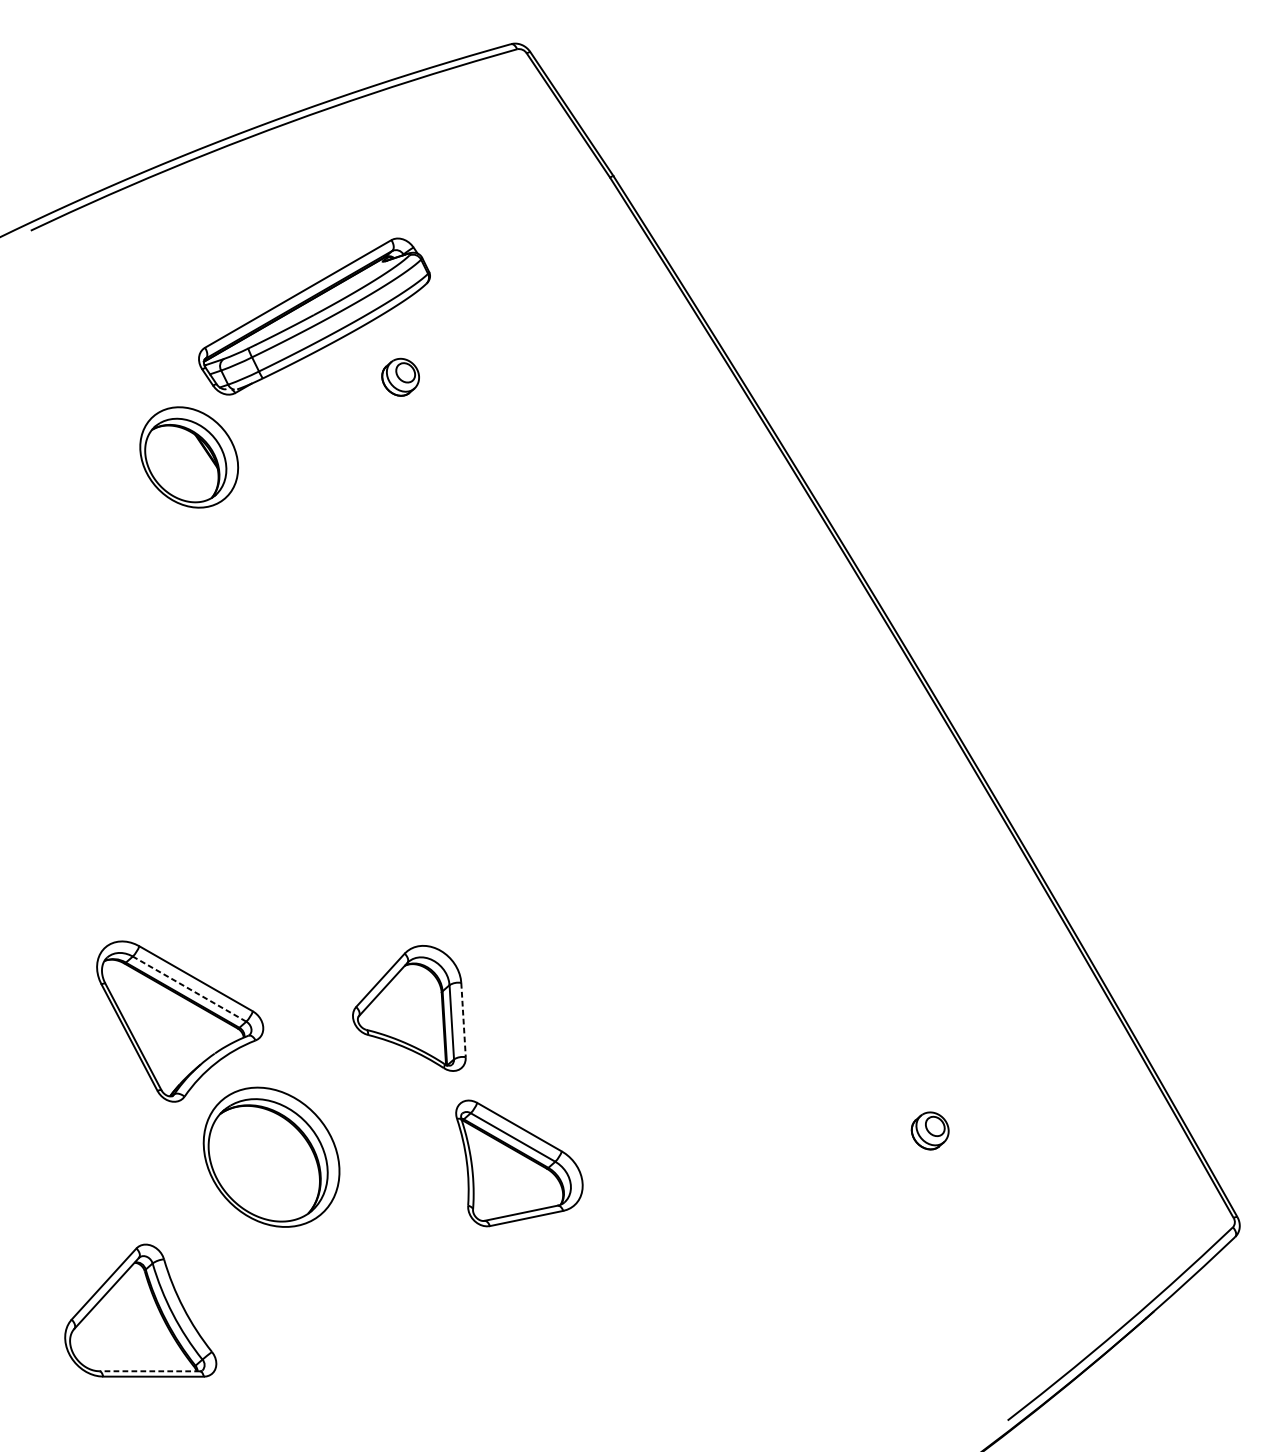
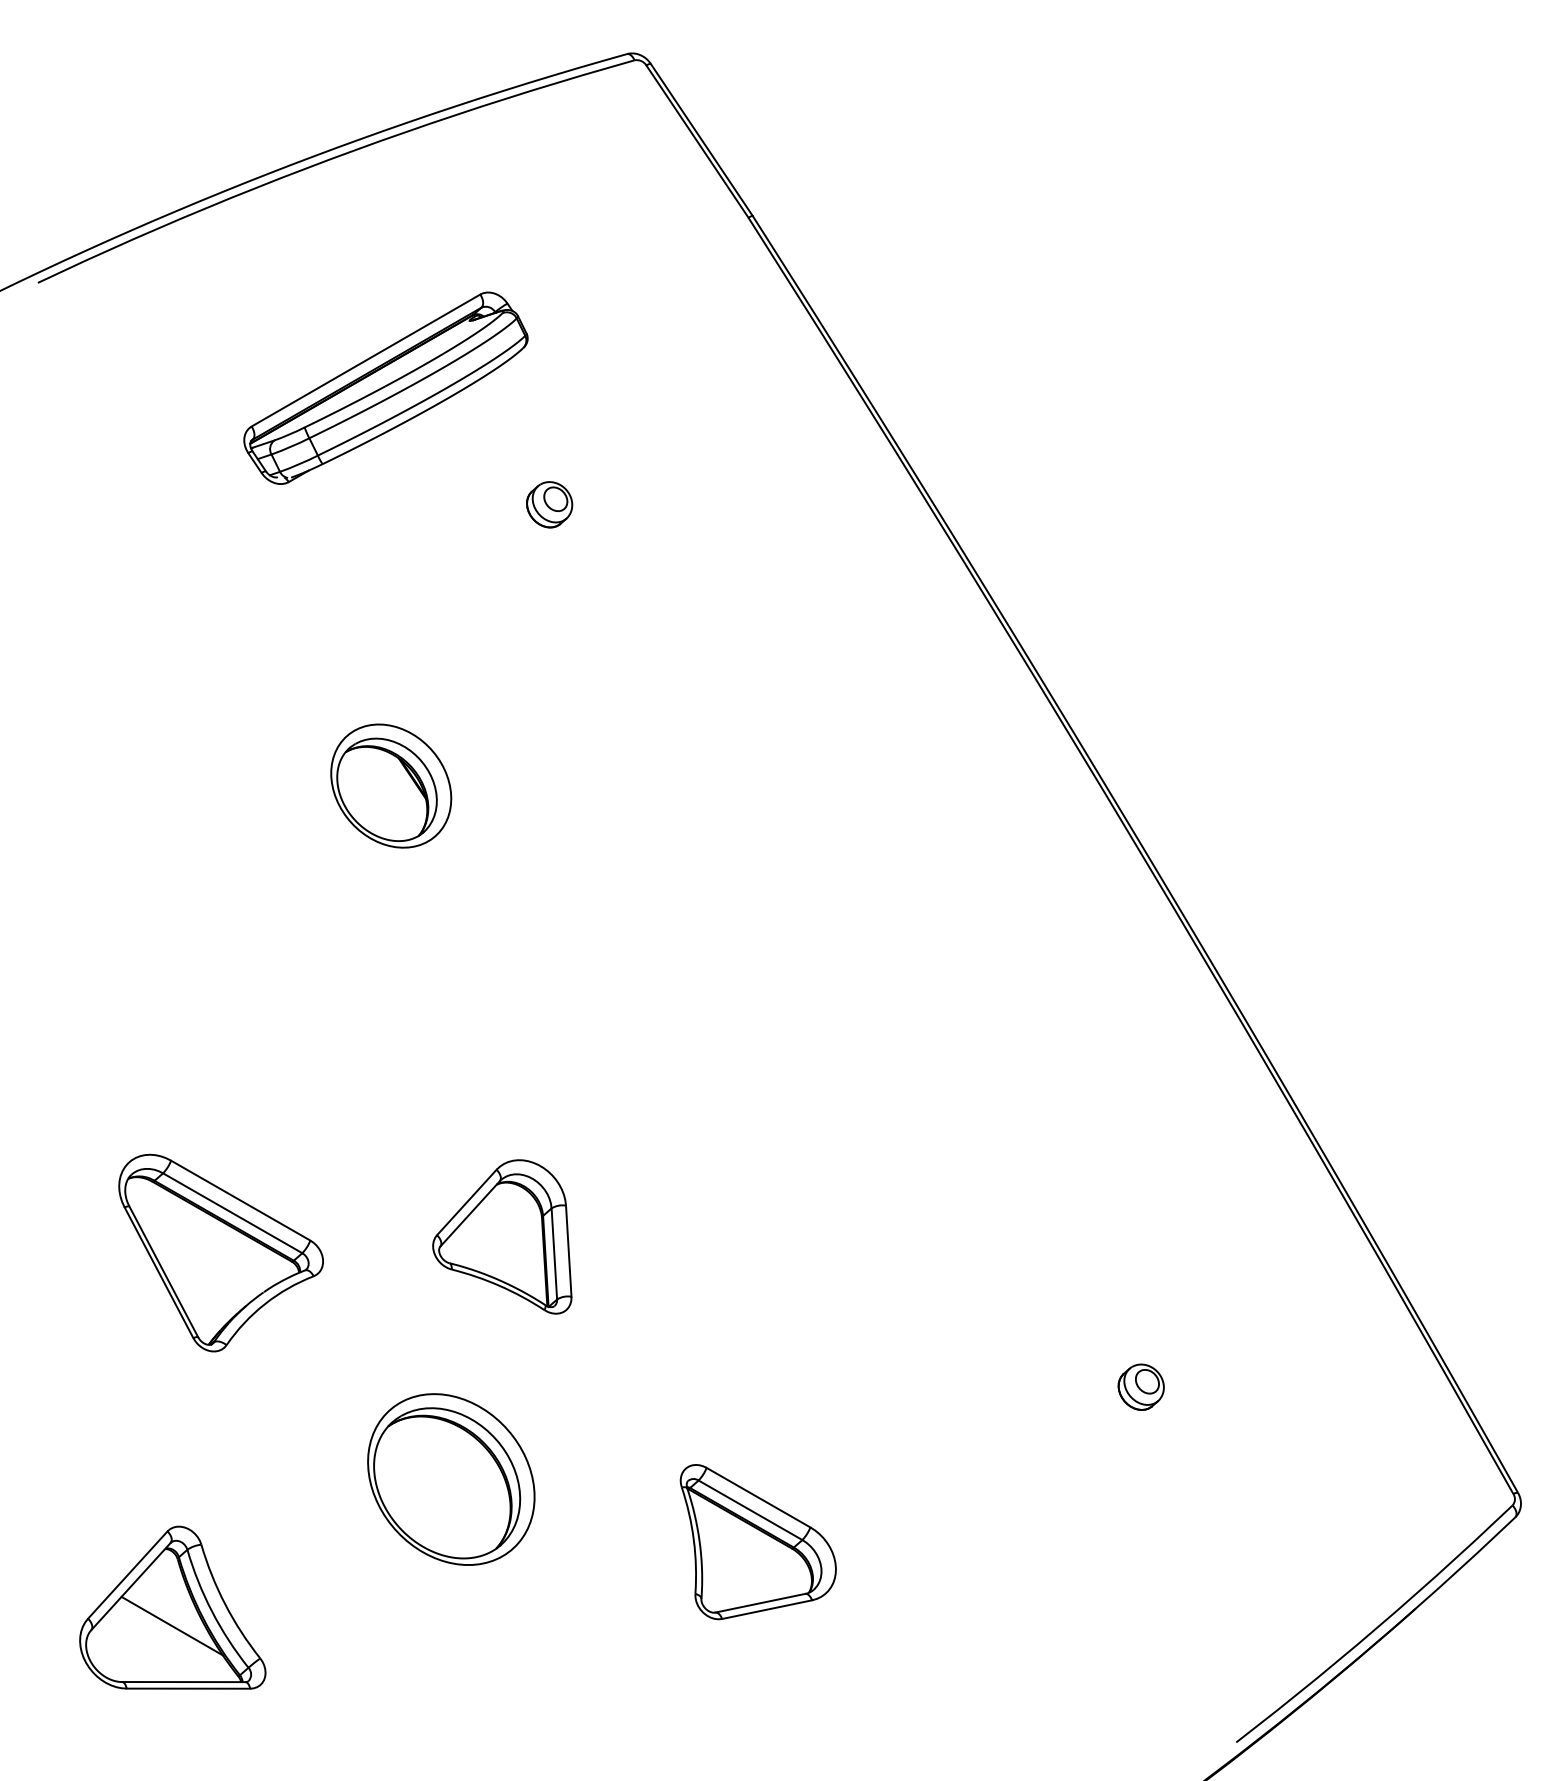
part: (400, 377) -> (549, 504), moved
part: (189, 456) -> (391, 785), moved
line: (189, 989) -> (232, 1213), dashed -> solid
line: (463, 1020) -> (568, 1251), dashed -> solid
part: (271, 1157) -> (451, 1479), moved
part: (518, 1163) -> (757, 1542), moved
line: (140, 1325) -> (172, 1625), added
line: (149, 1371) -> (183, 1682), dashed -> solid

